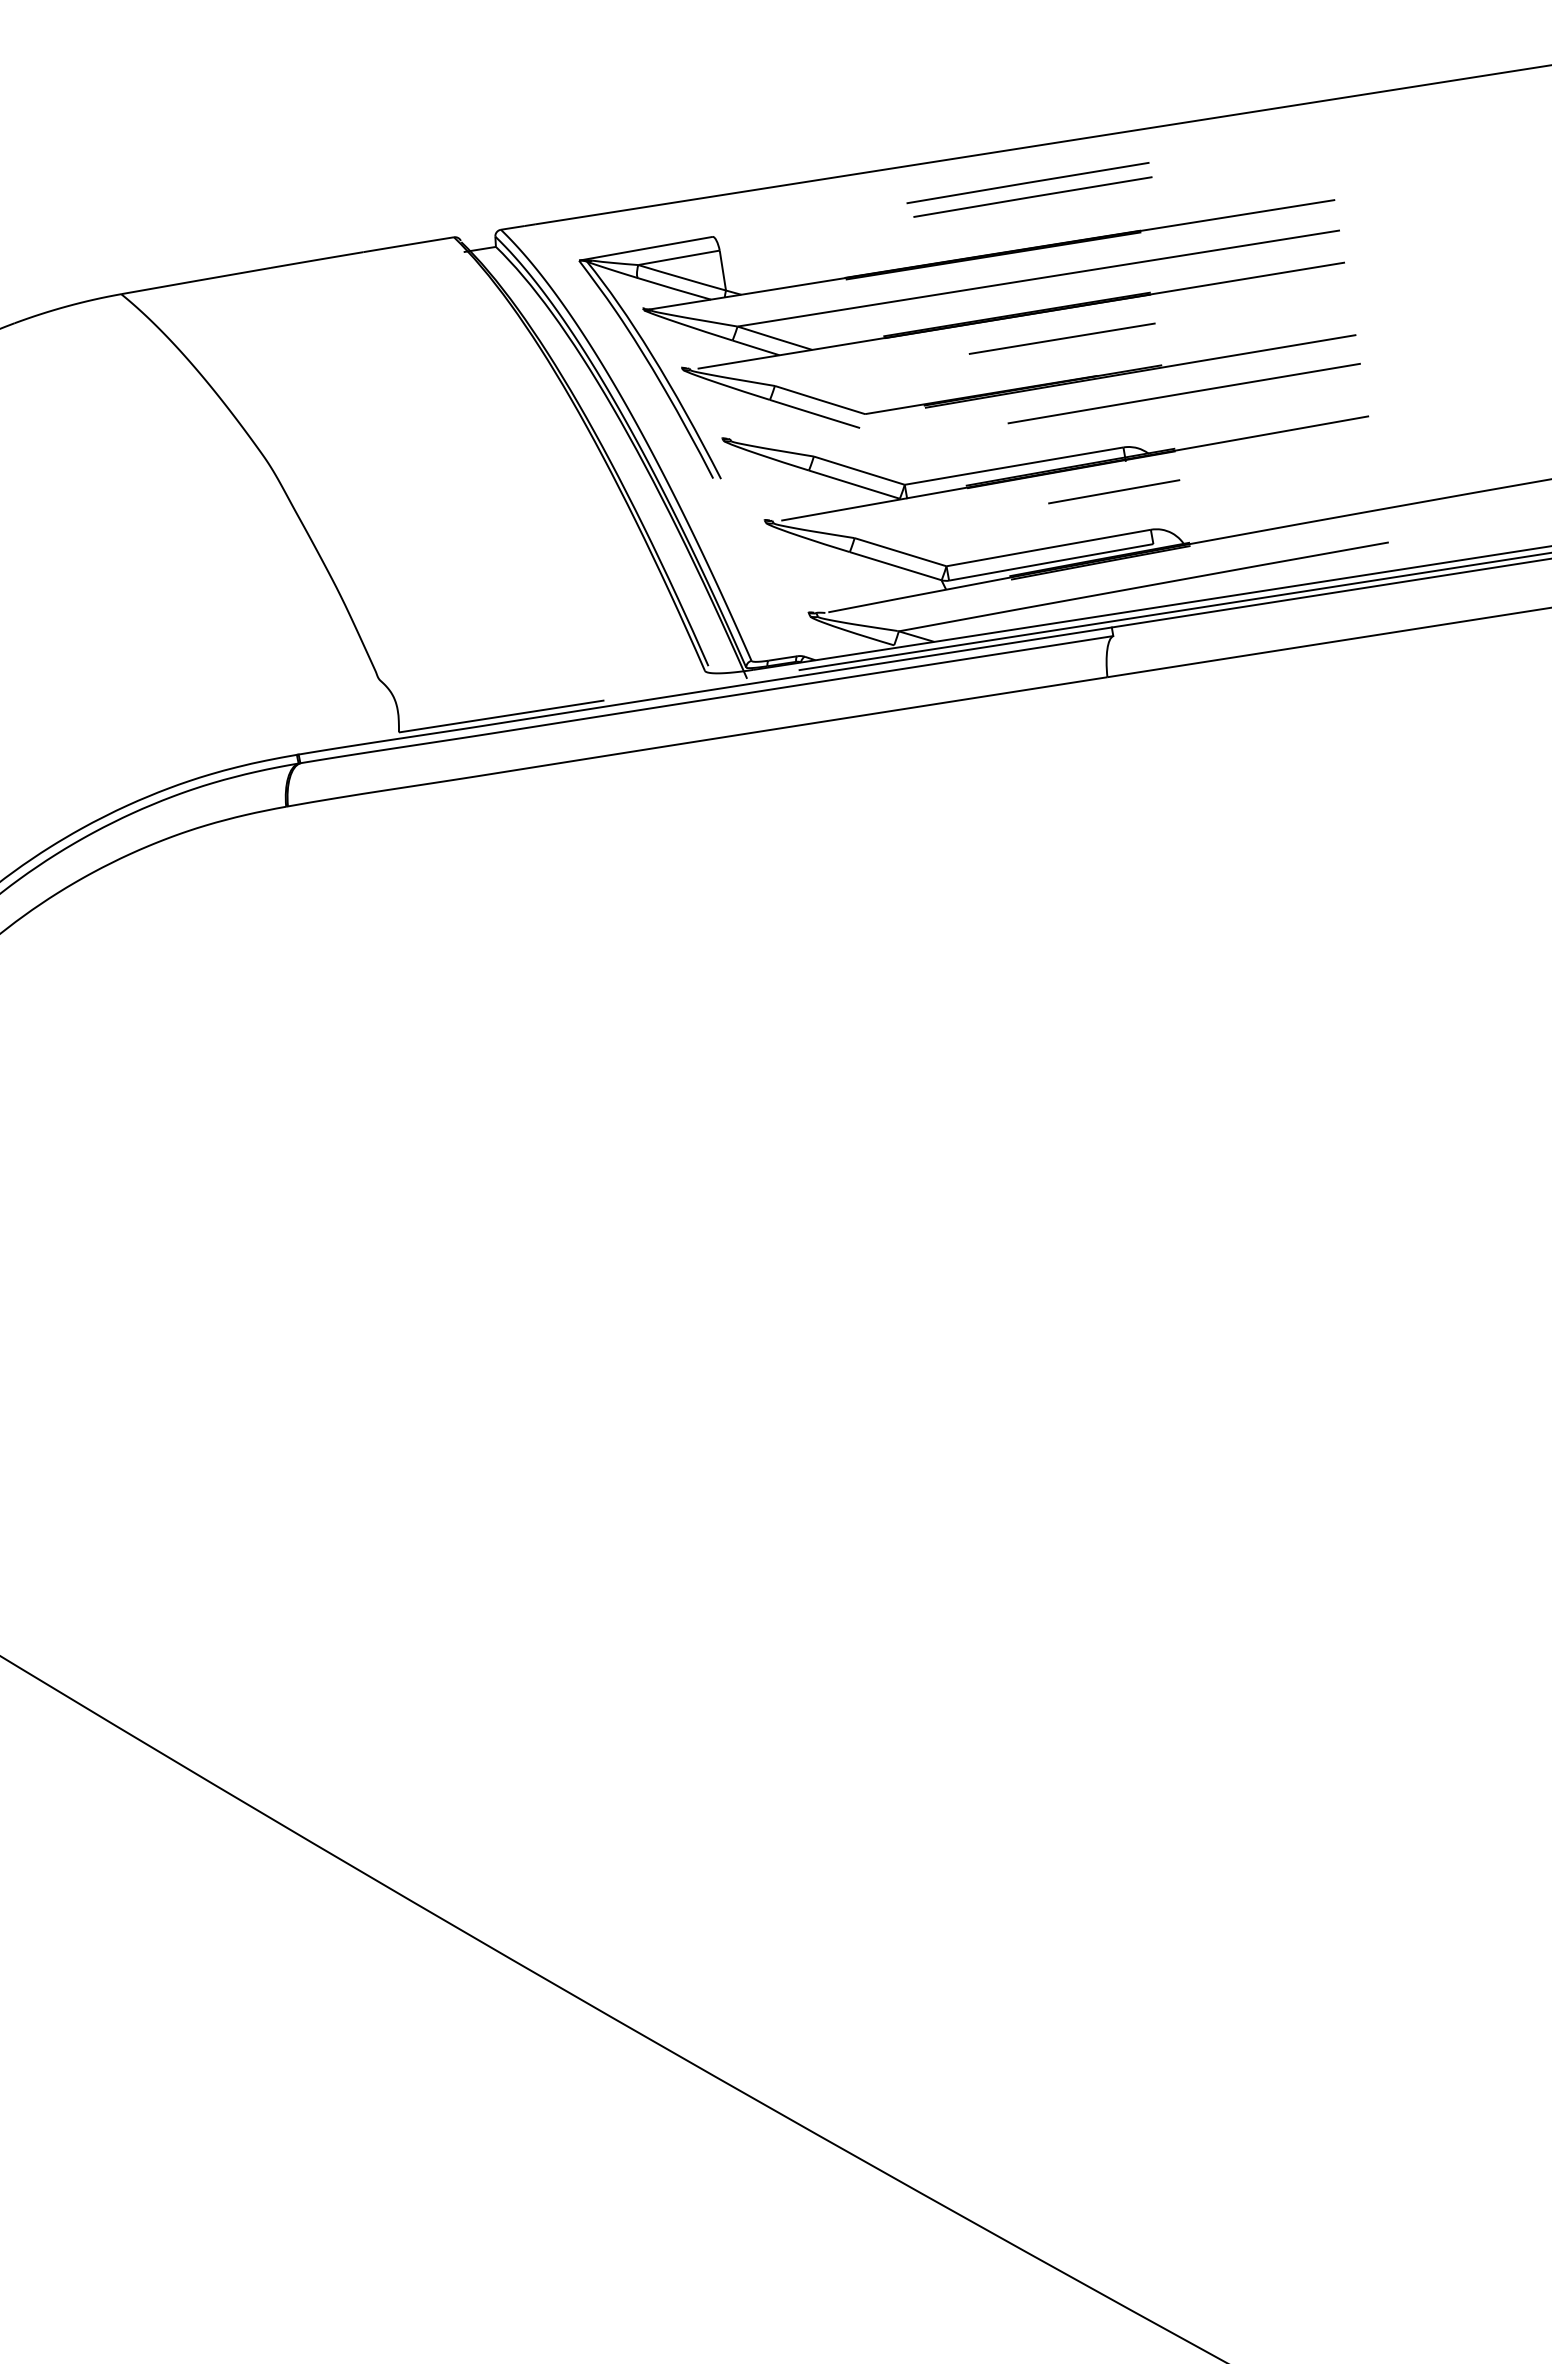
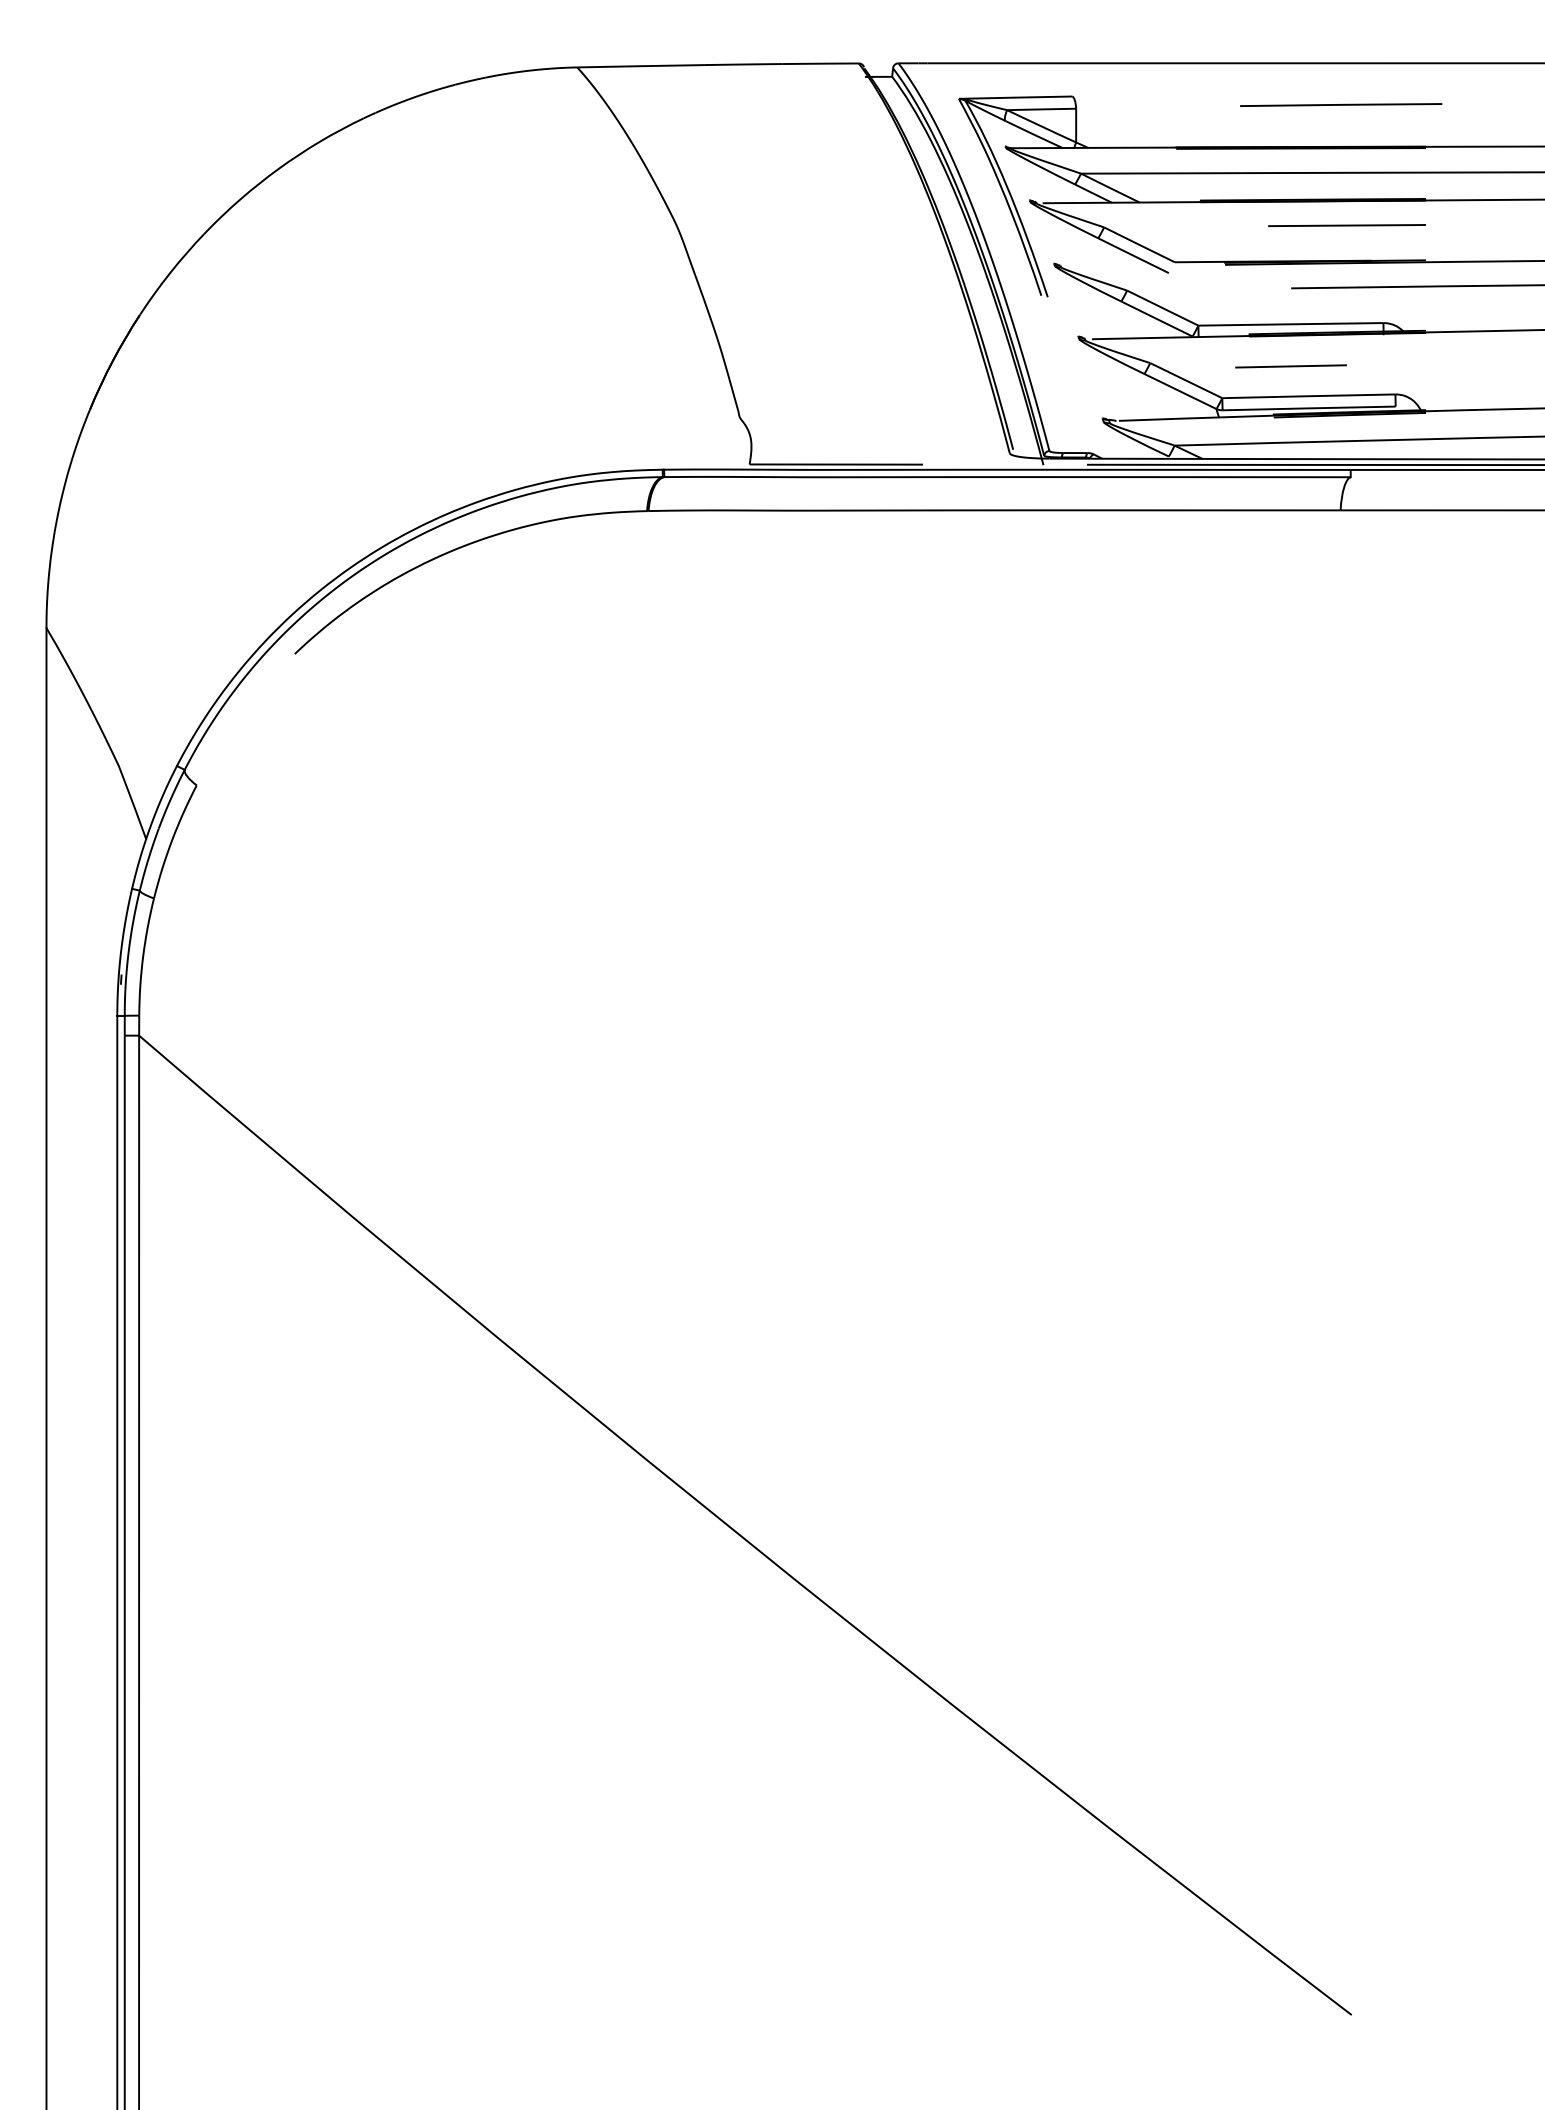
line: (1027, 182) -> (1338, 92), removed
line: (1113, 492) -> (1290, 366), moved

